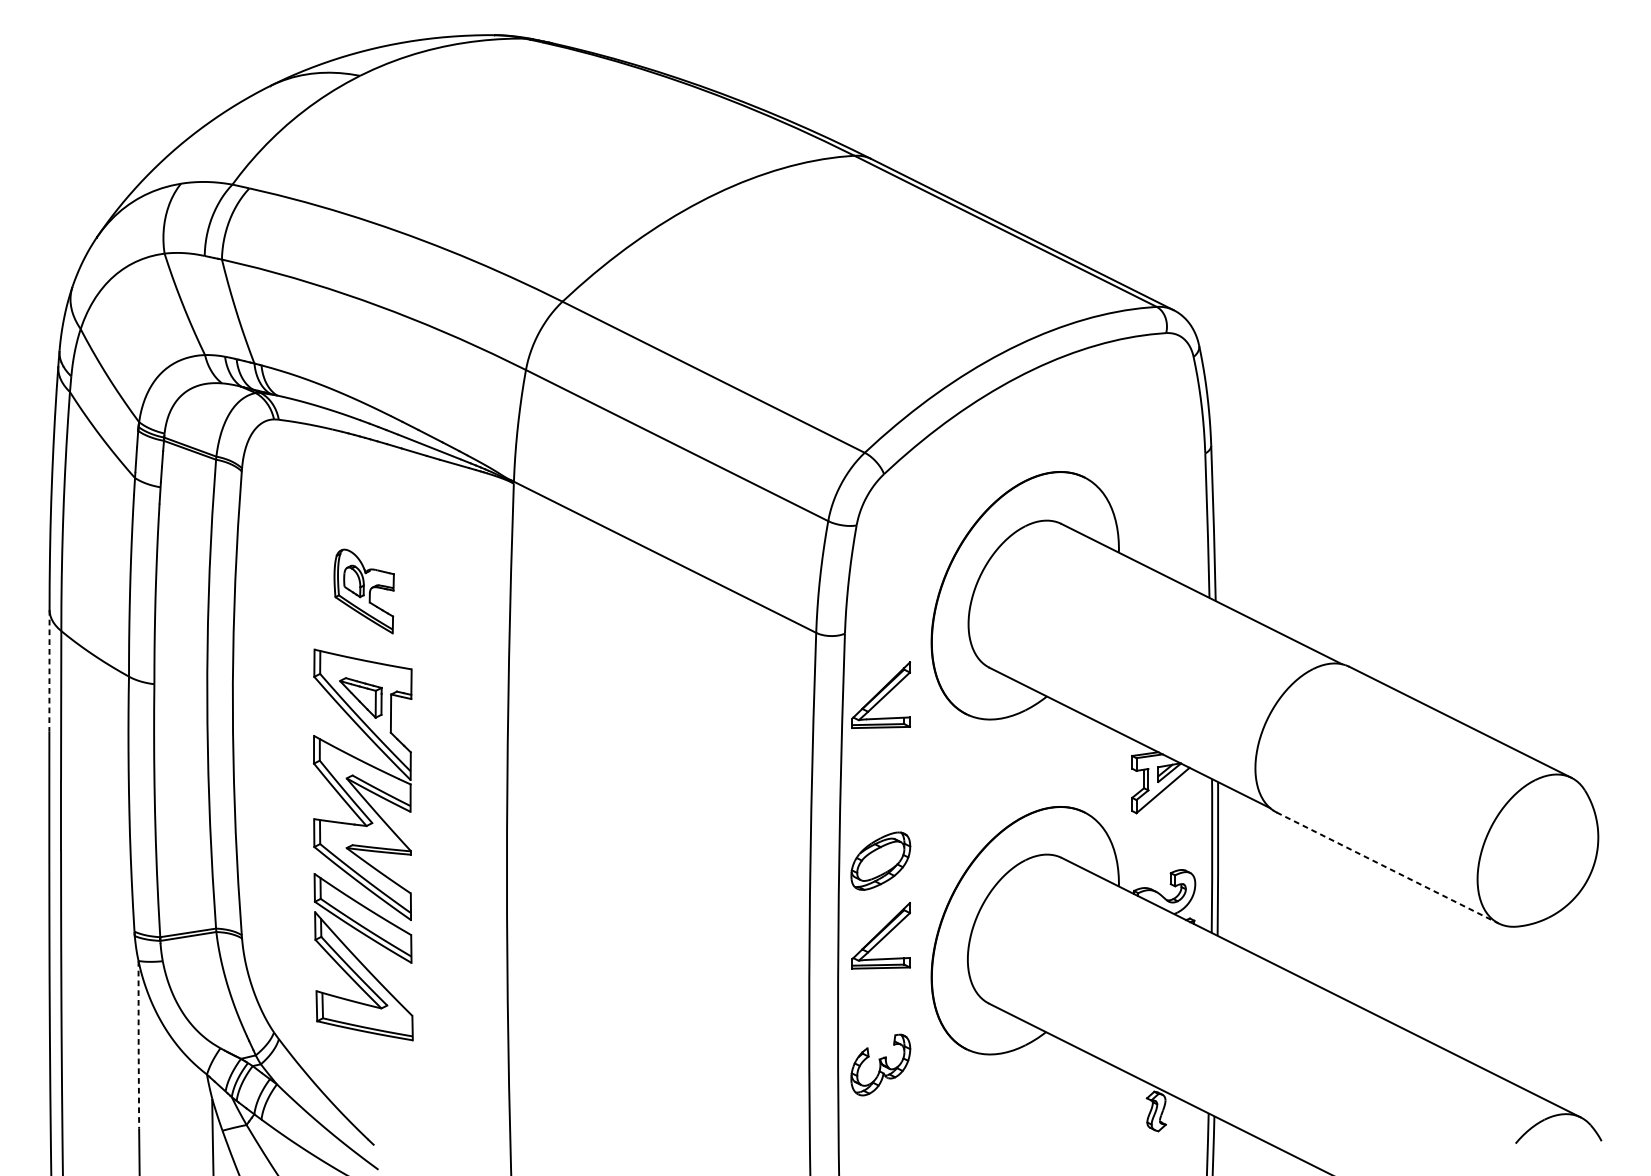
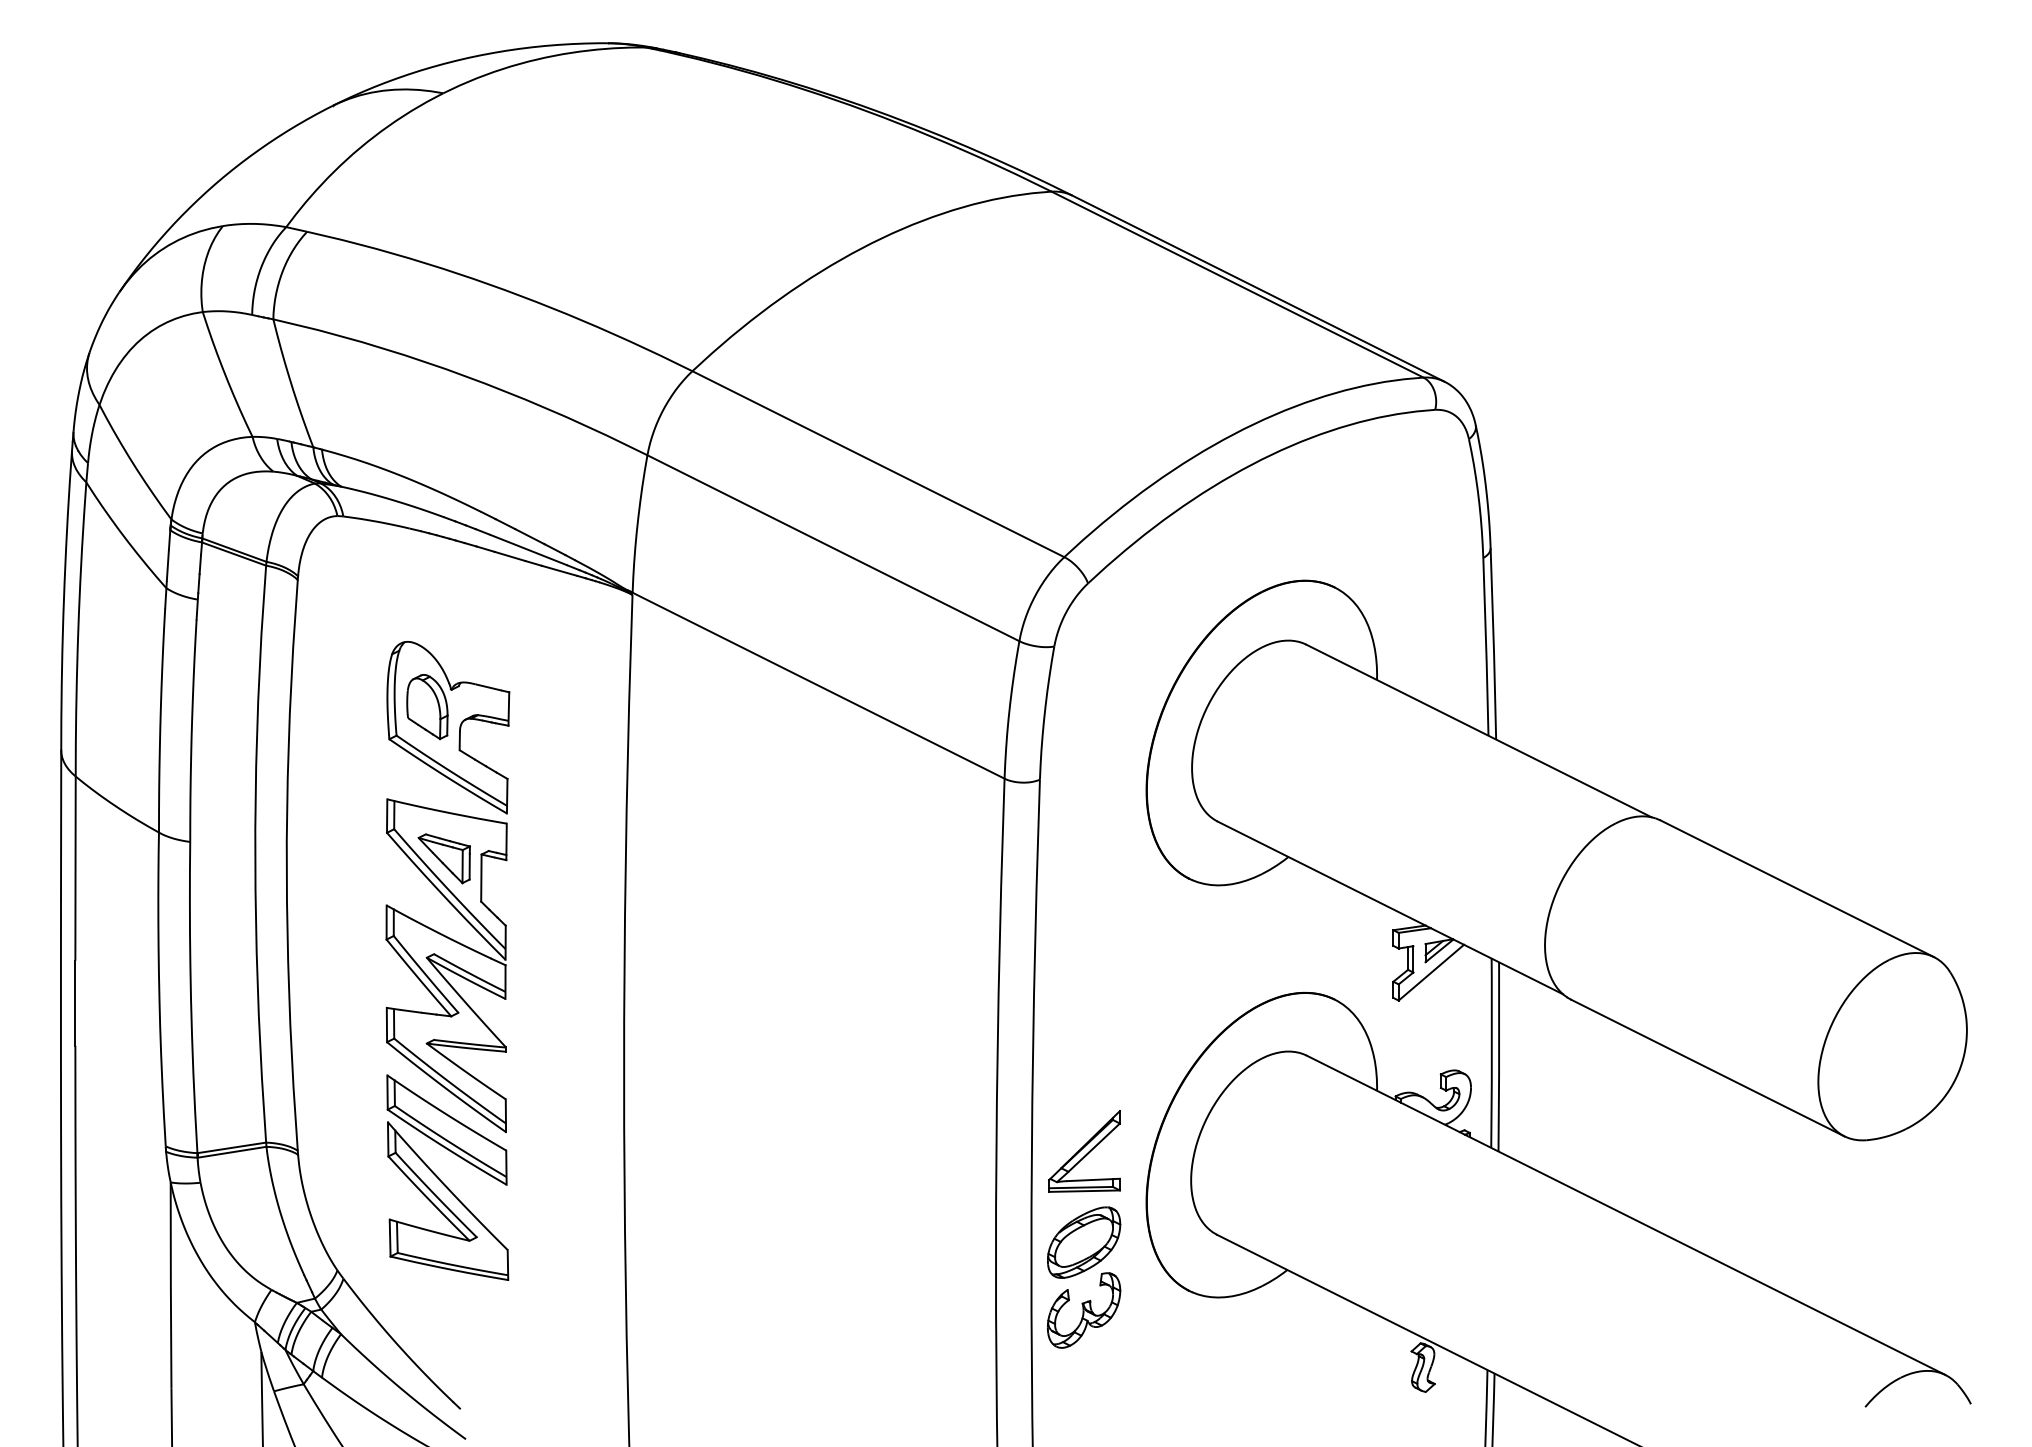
part: (364, 591) -> (448, 727), size x1.67
line: (49, 670) -> (61, 825), dashed -> solid
part: (881, 695) -> (1084, 855), removed
part: (881, 861) -> (1084, 1242), moved
line: (1387, 867) -> (1707, 1067), dashed -> solid
line: (138, 1045) -> (170, 1286), dashed -> solid

